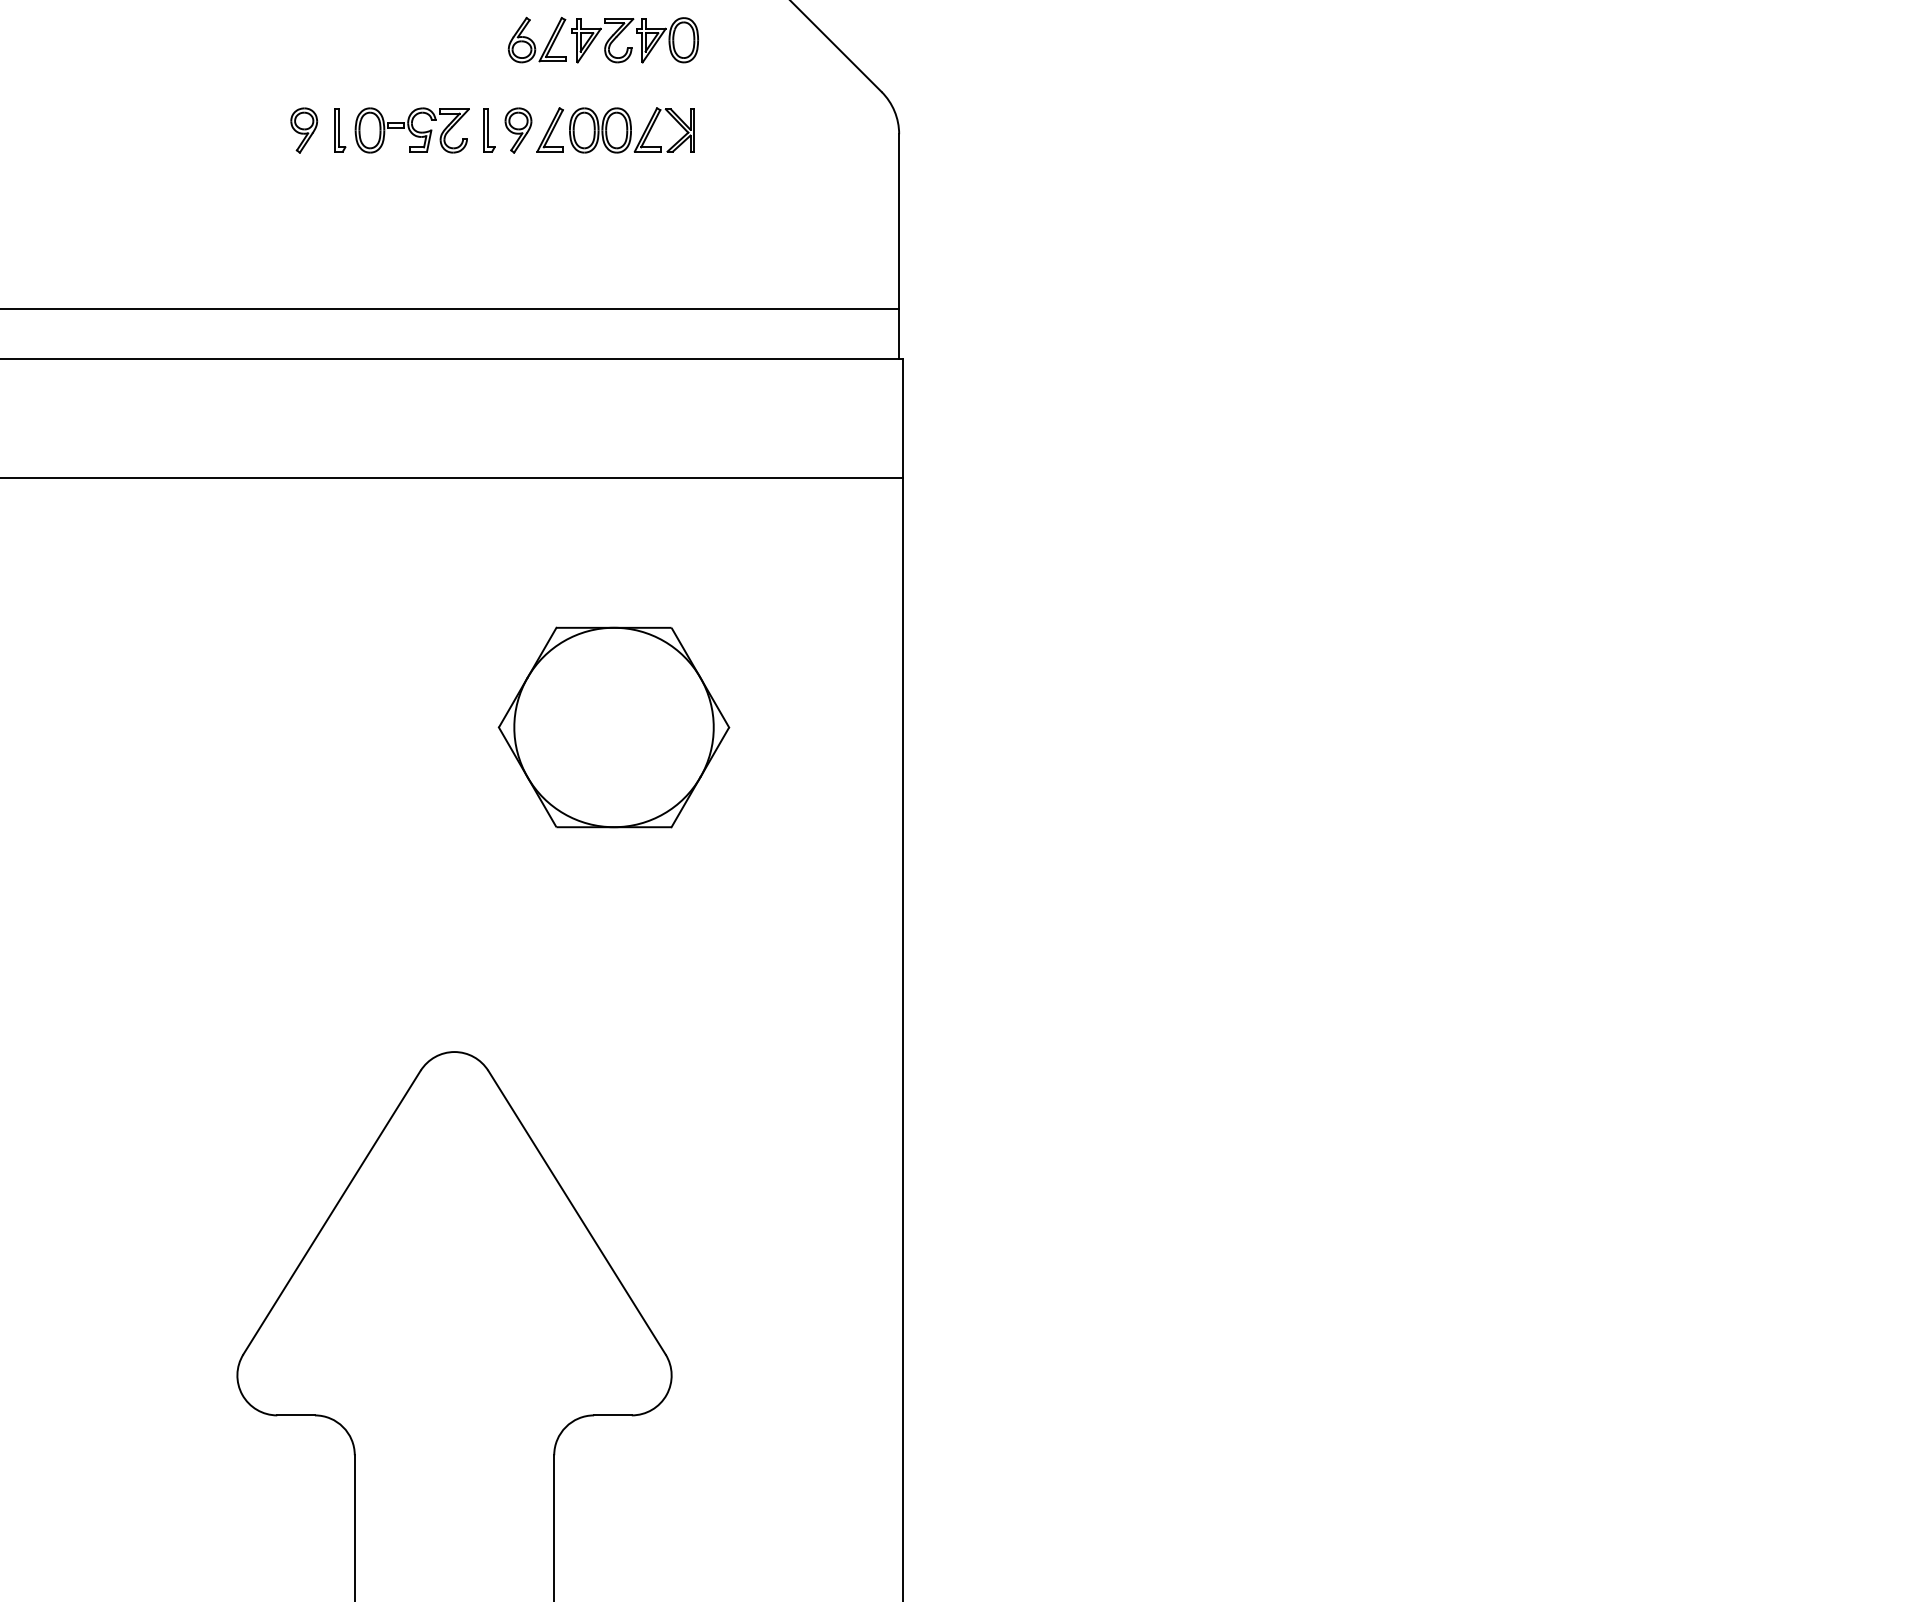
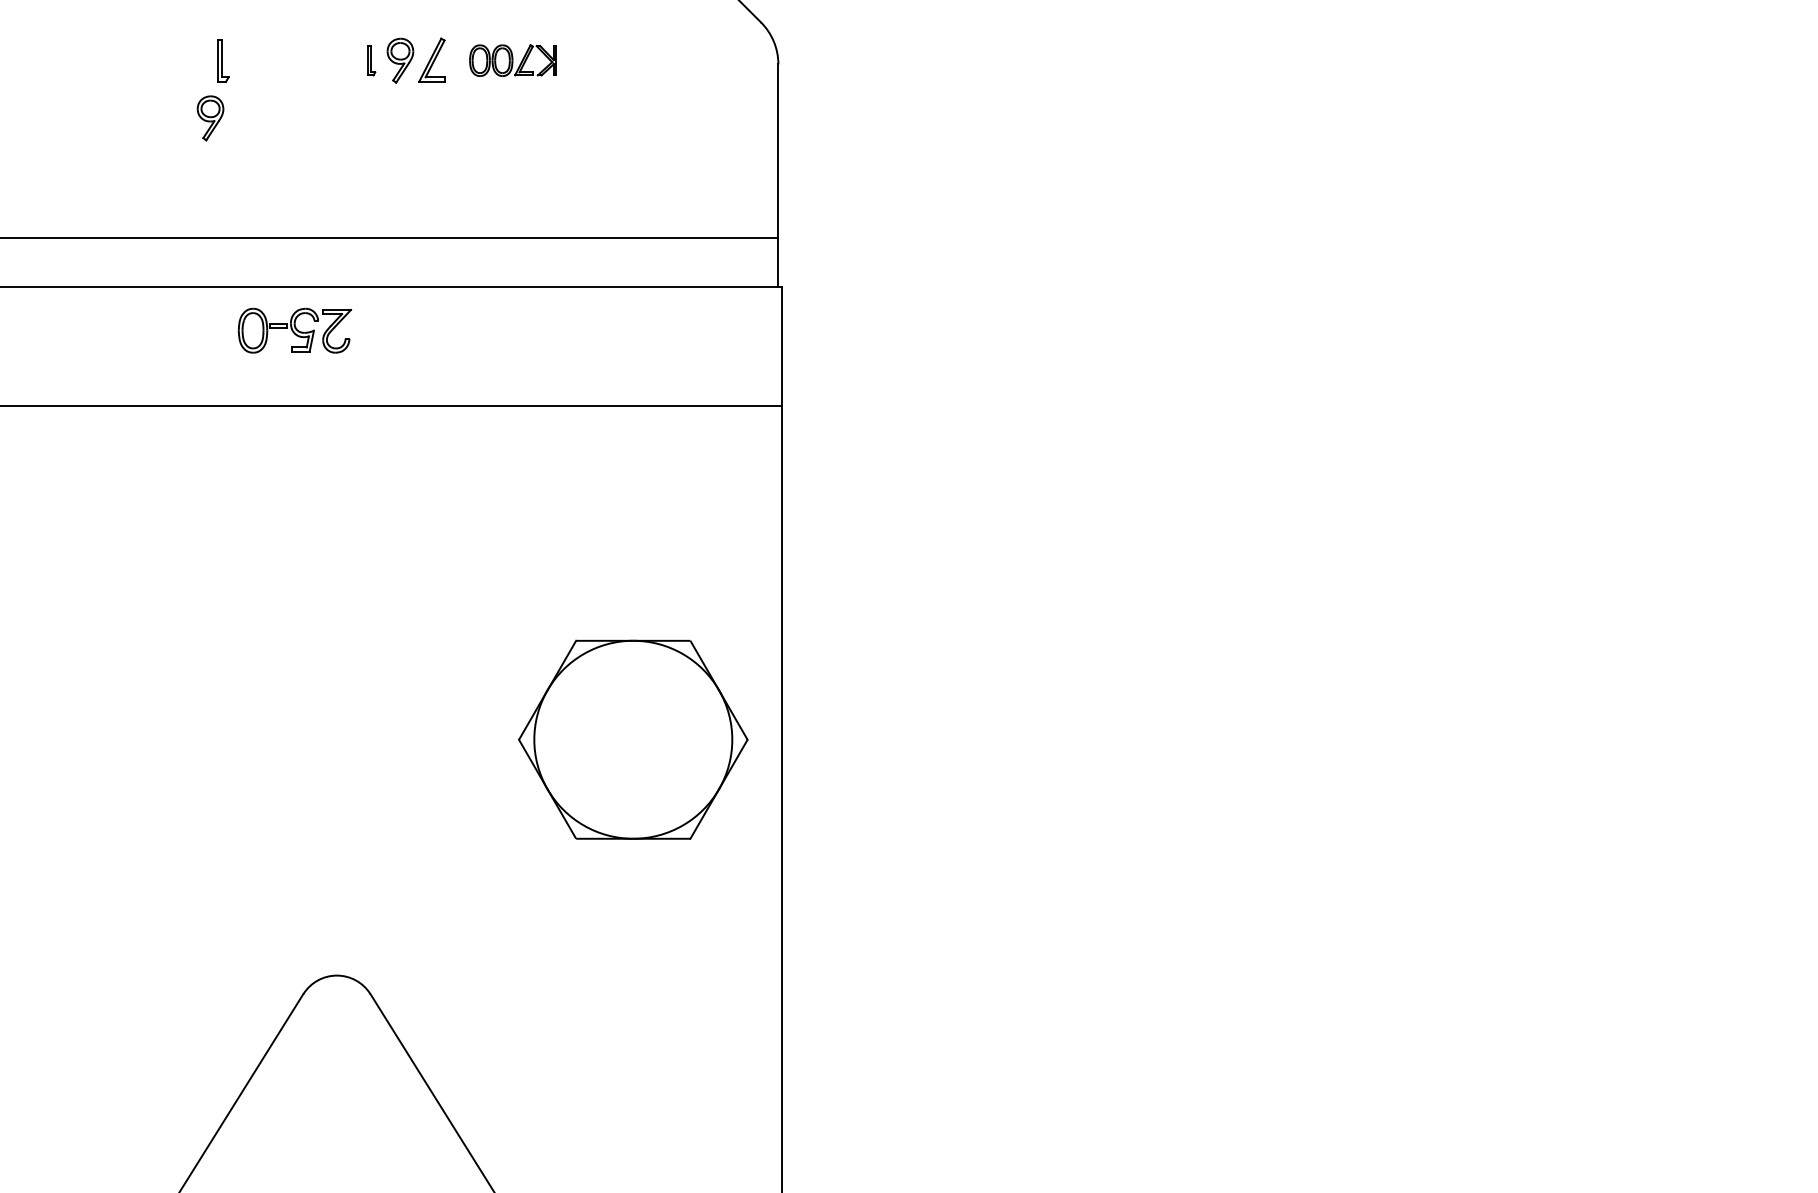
part: (304, 130) -> (210, 118), moved
part: (411, 130) -> (294, 330), moved
part: (489, 130) -> (371, 60), size x0.7
part: (631, 130) -> (512, 60), size x0.7
part: (613, 727) -> (632, 739), moved

